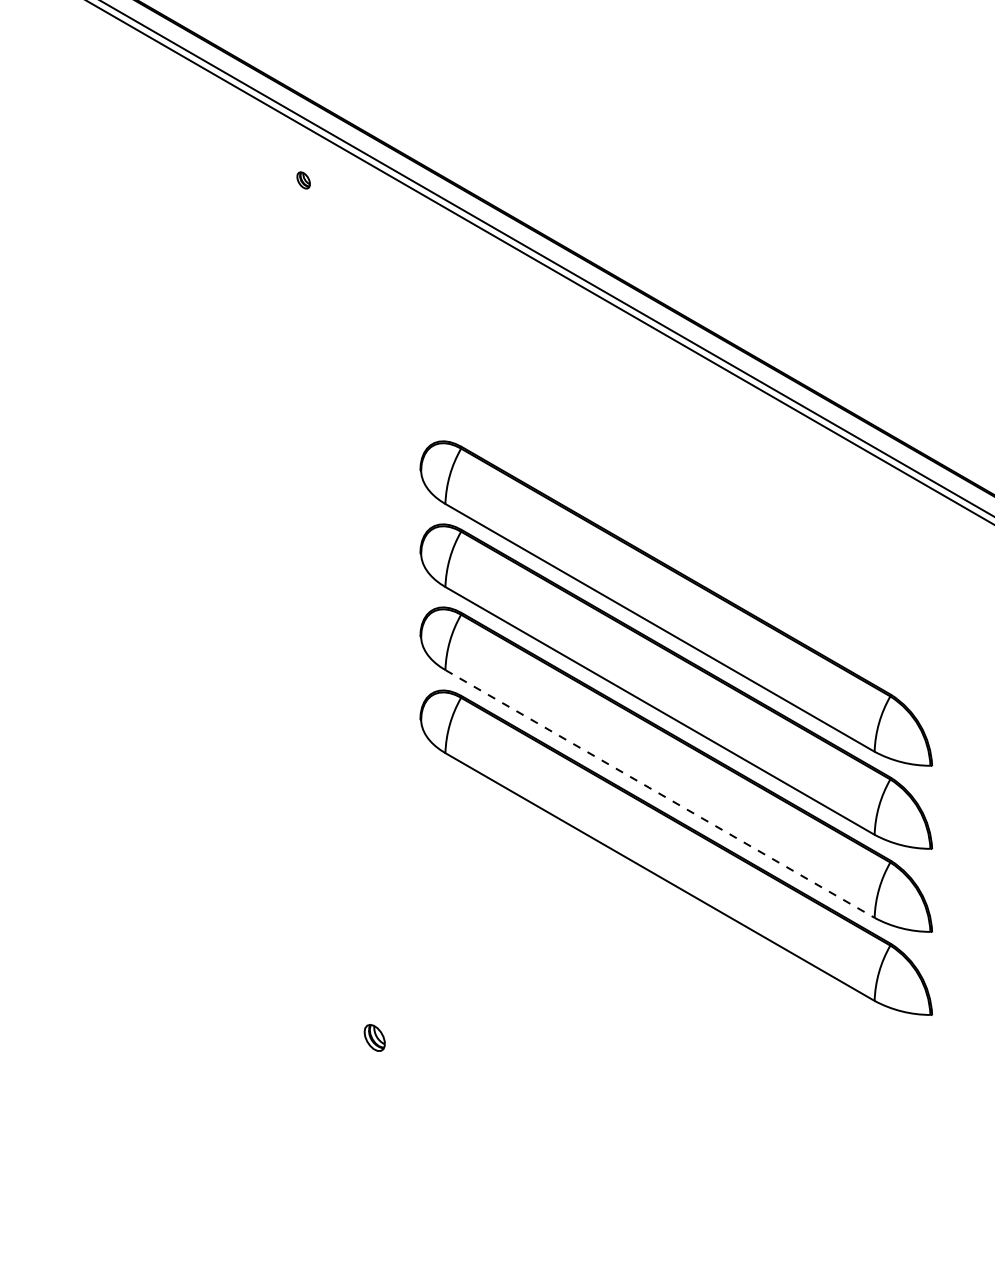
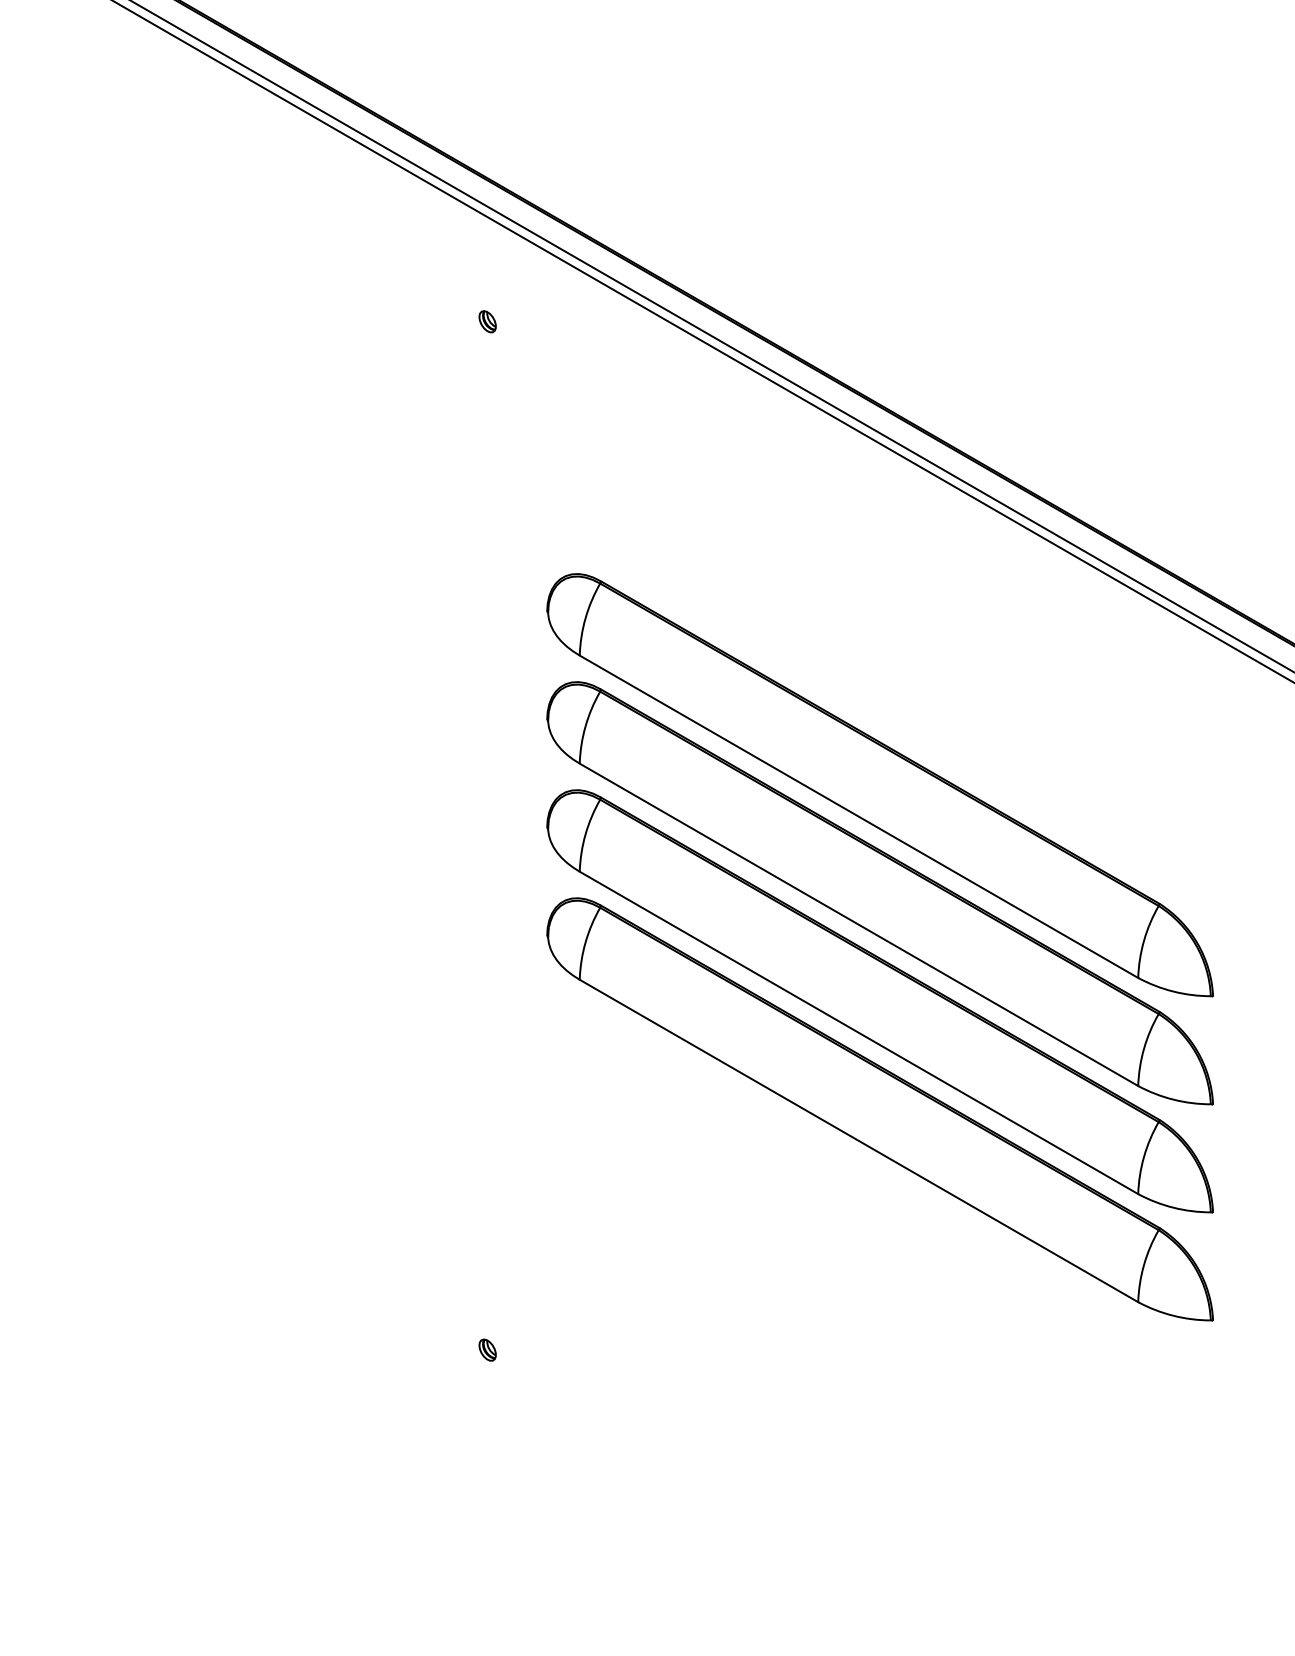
part: (303, 180) -> (487, 321), moved
line: (660, 793) -> (859, 1032), dashed -> solid
part: (374, 1037) -> (487, 1349), size x0.62

